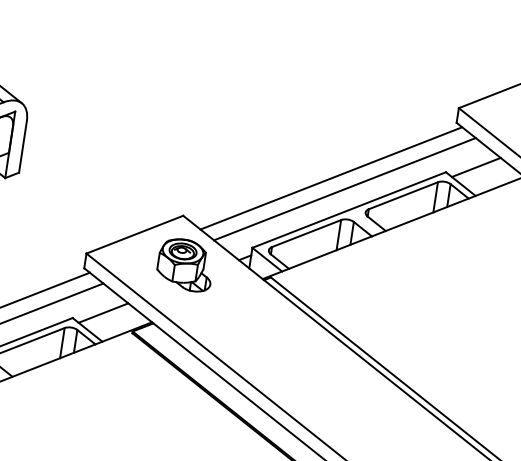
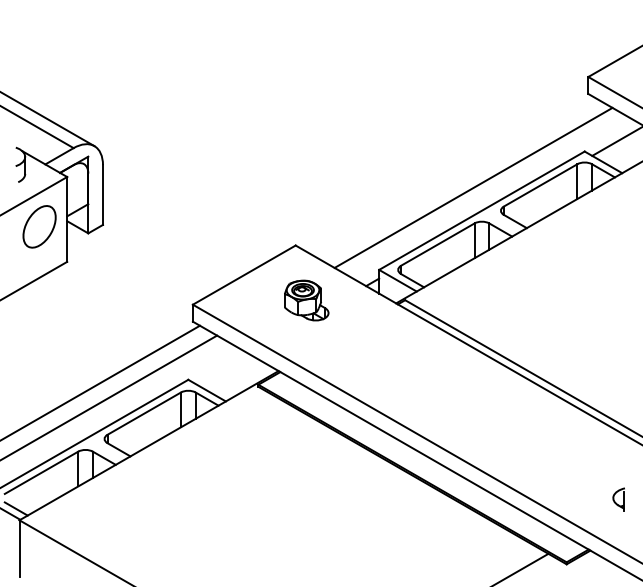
line: (331, 178) -> (456, 178), removed
part: (185, 264) -> (306, 300), size x0.7
line: (102, 312) -> (221, 368), removed

